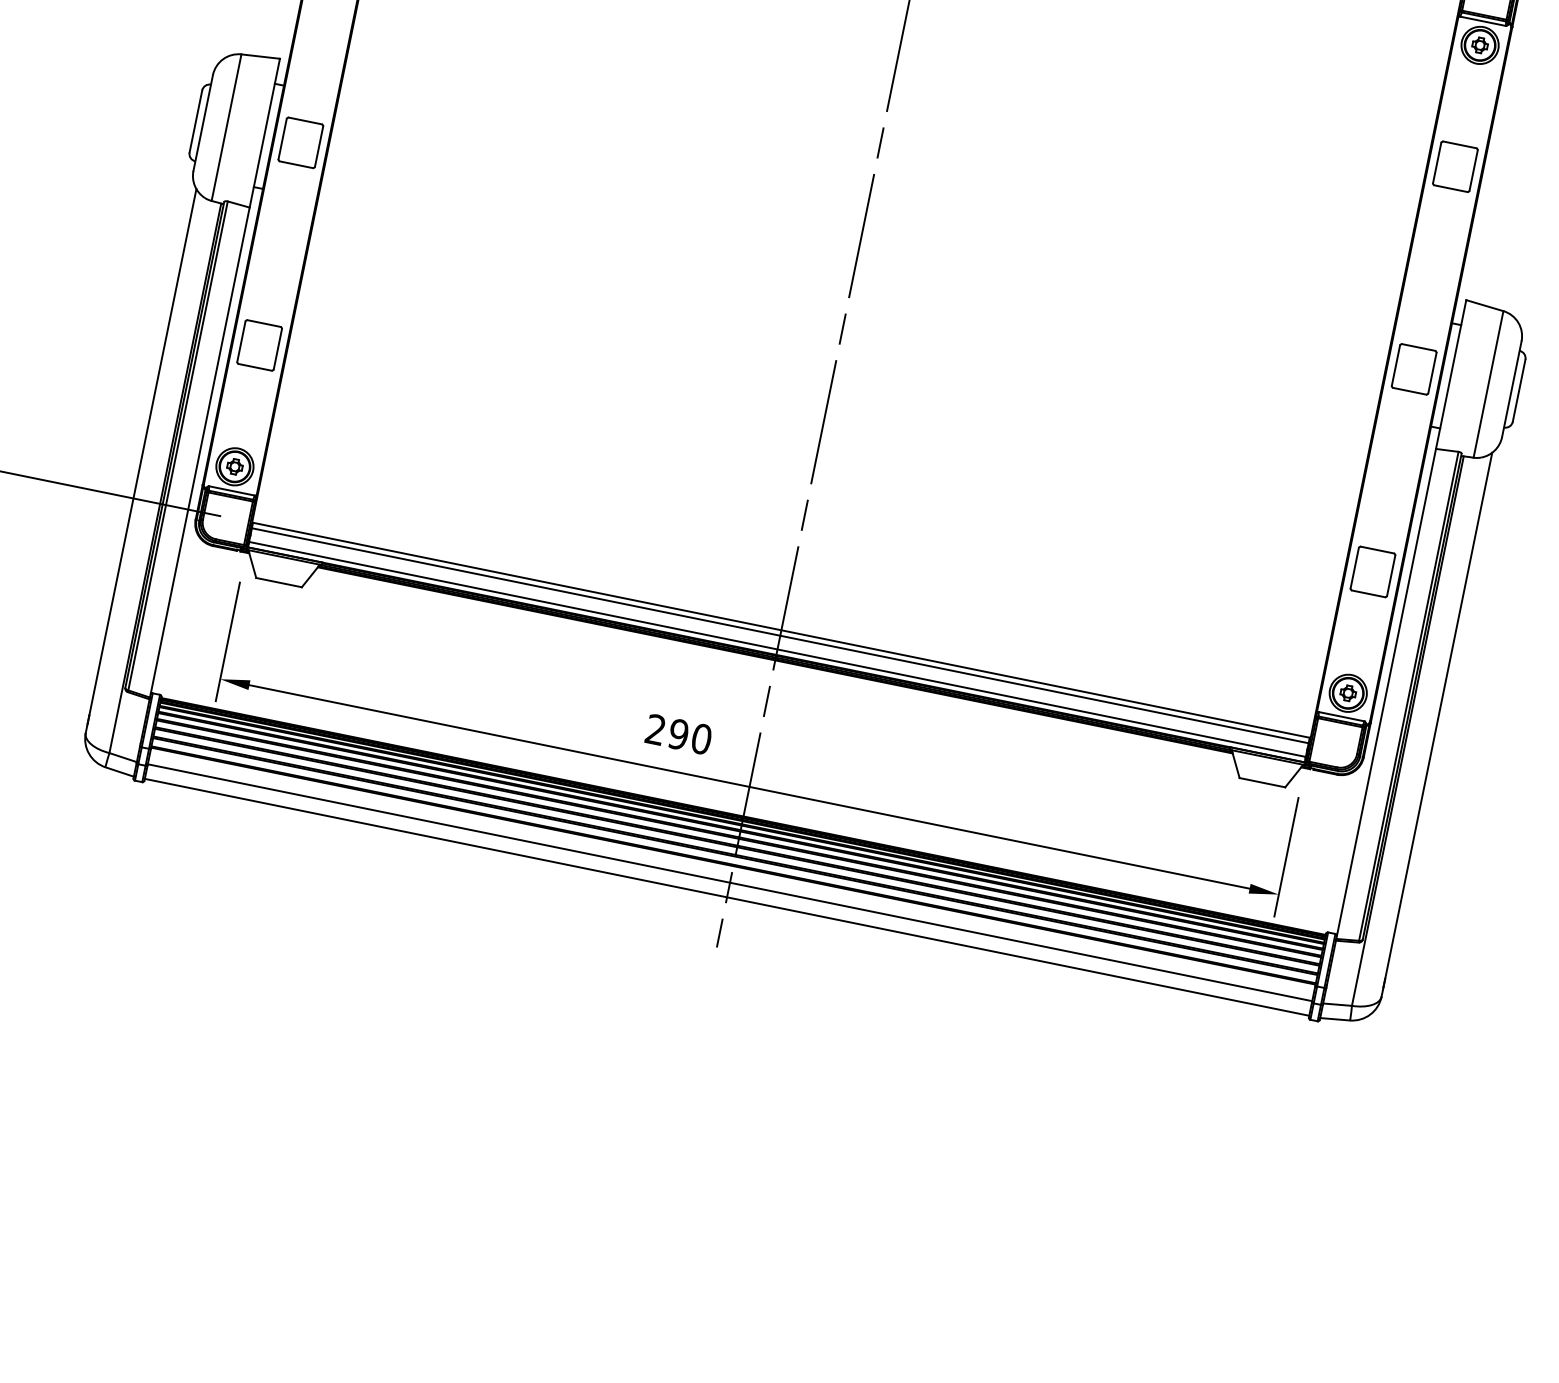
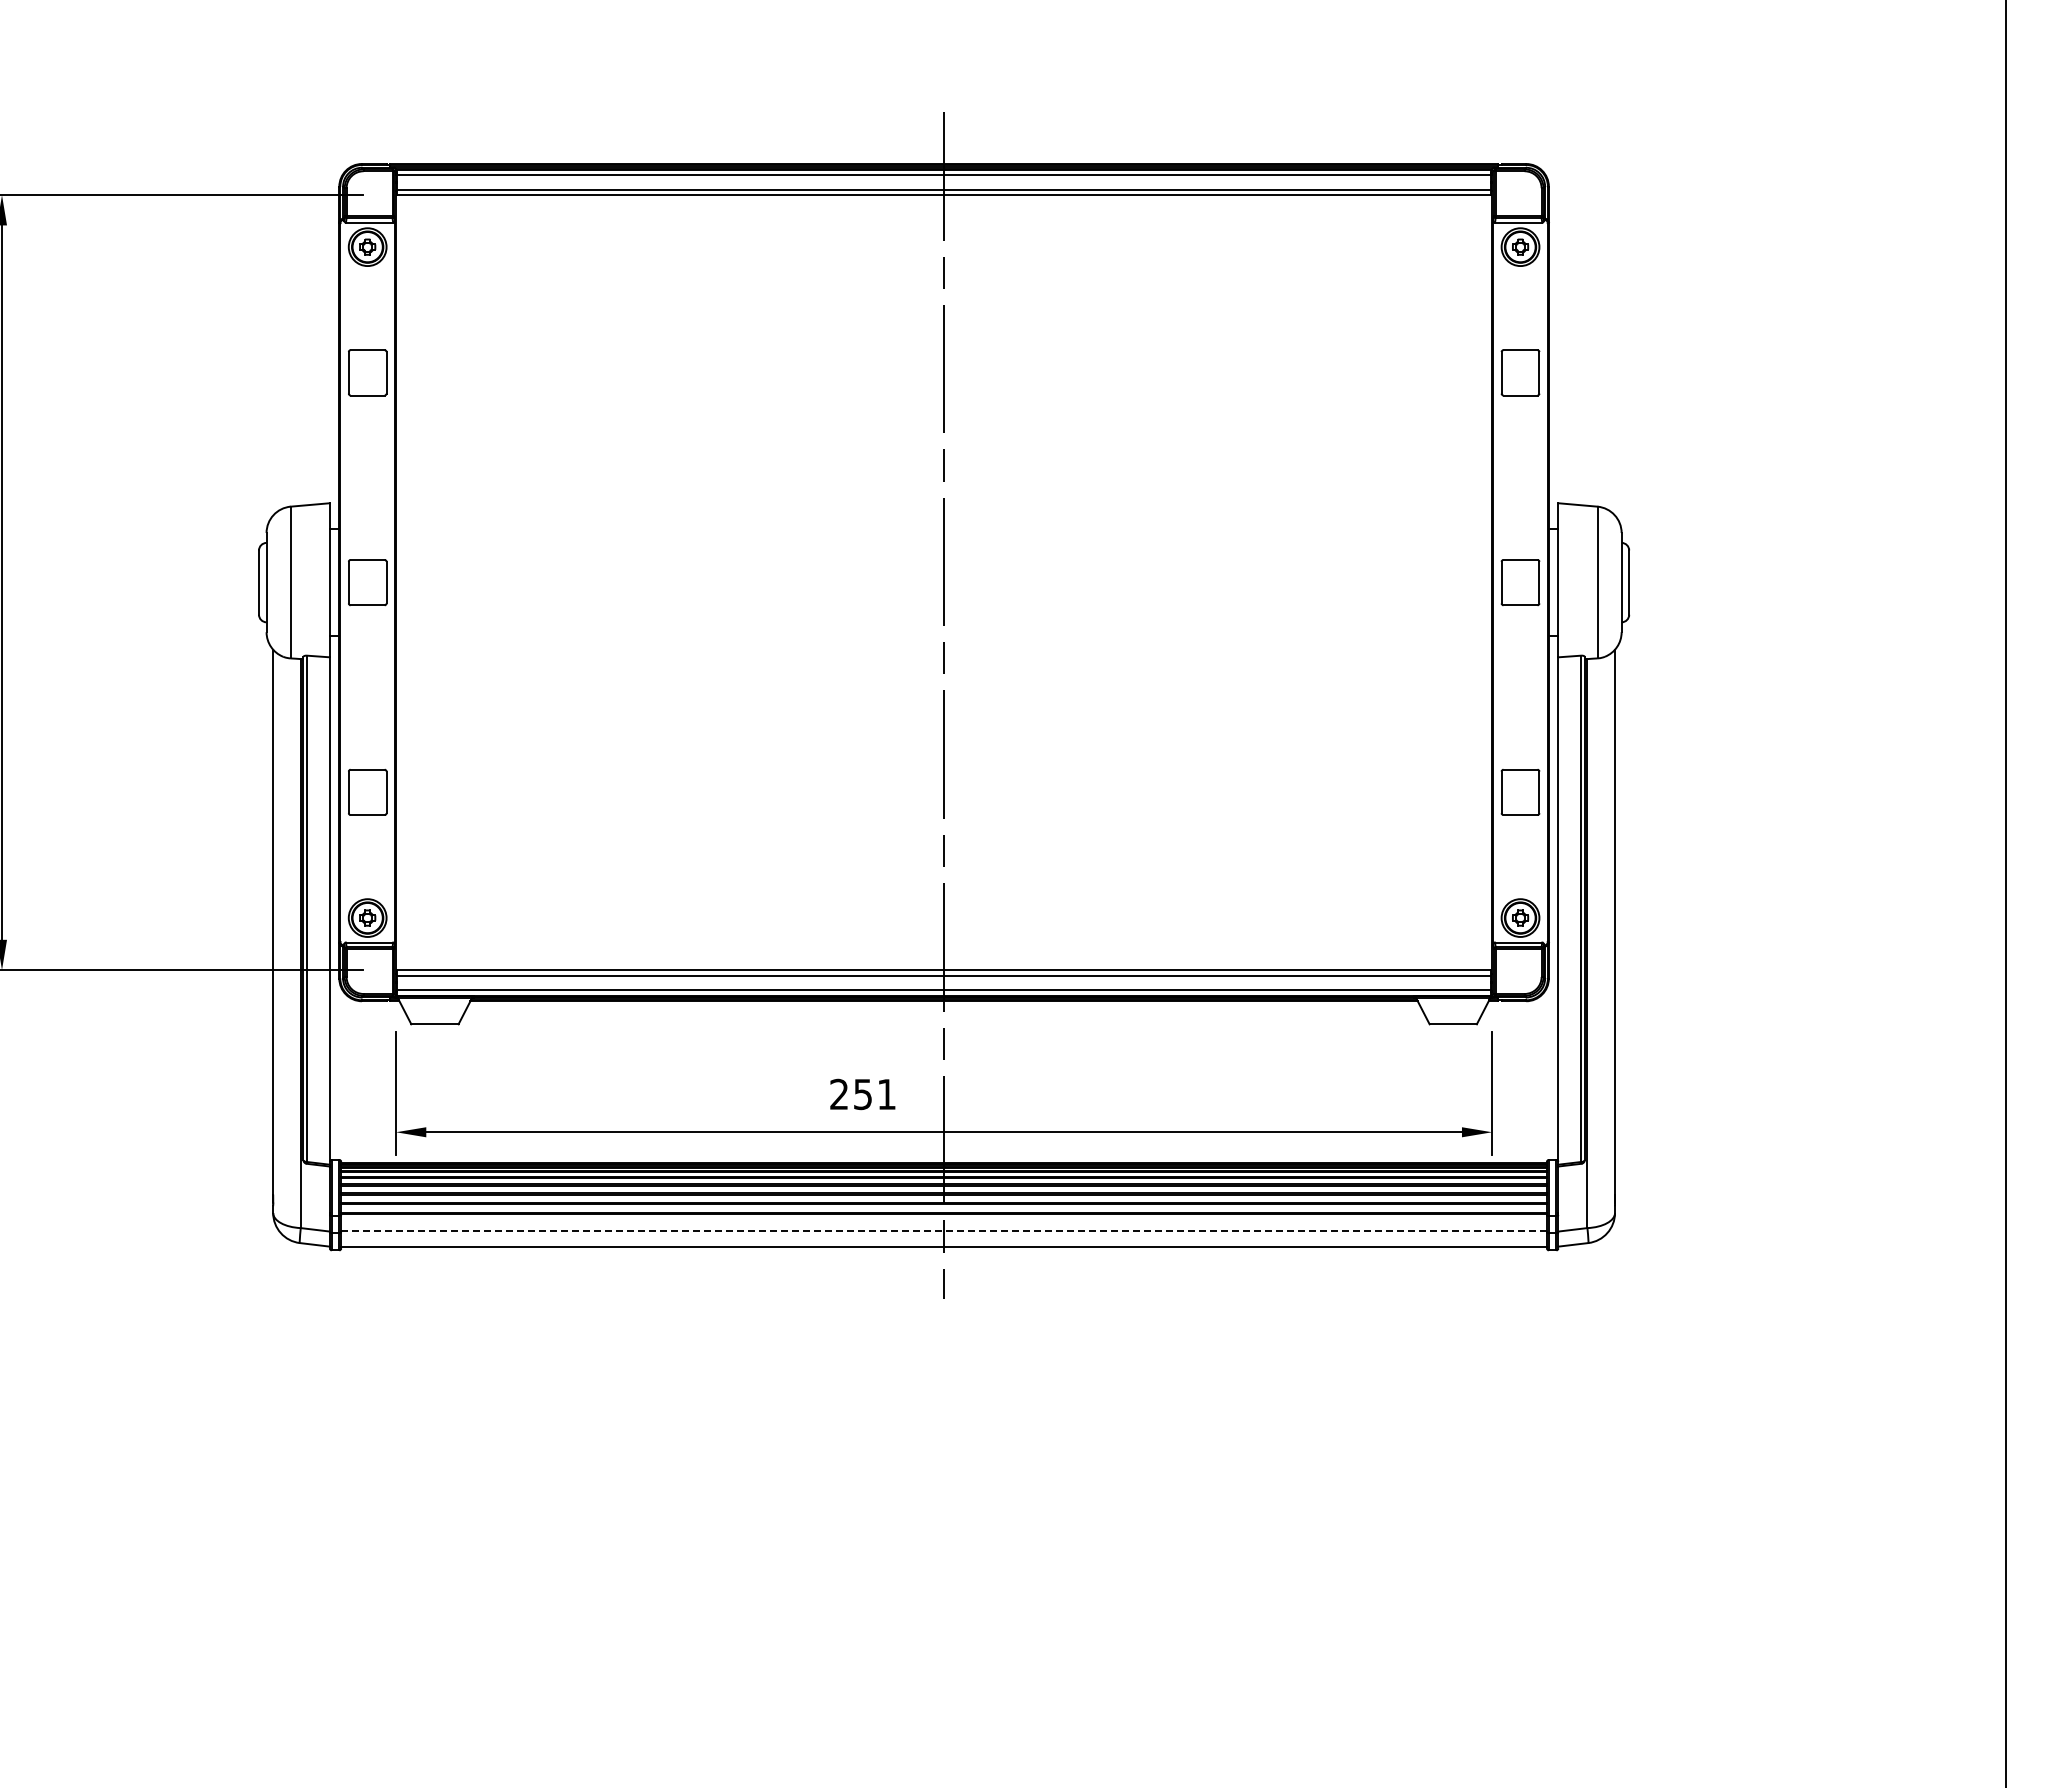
text: (689, 736) -> (874, 1094), 290 -> 251
line: (730, 882) -> (944, 1231), solid -> dashed

